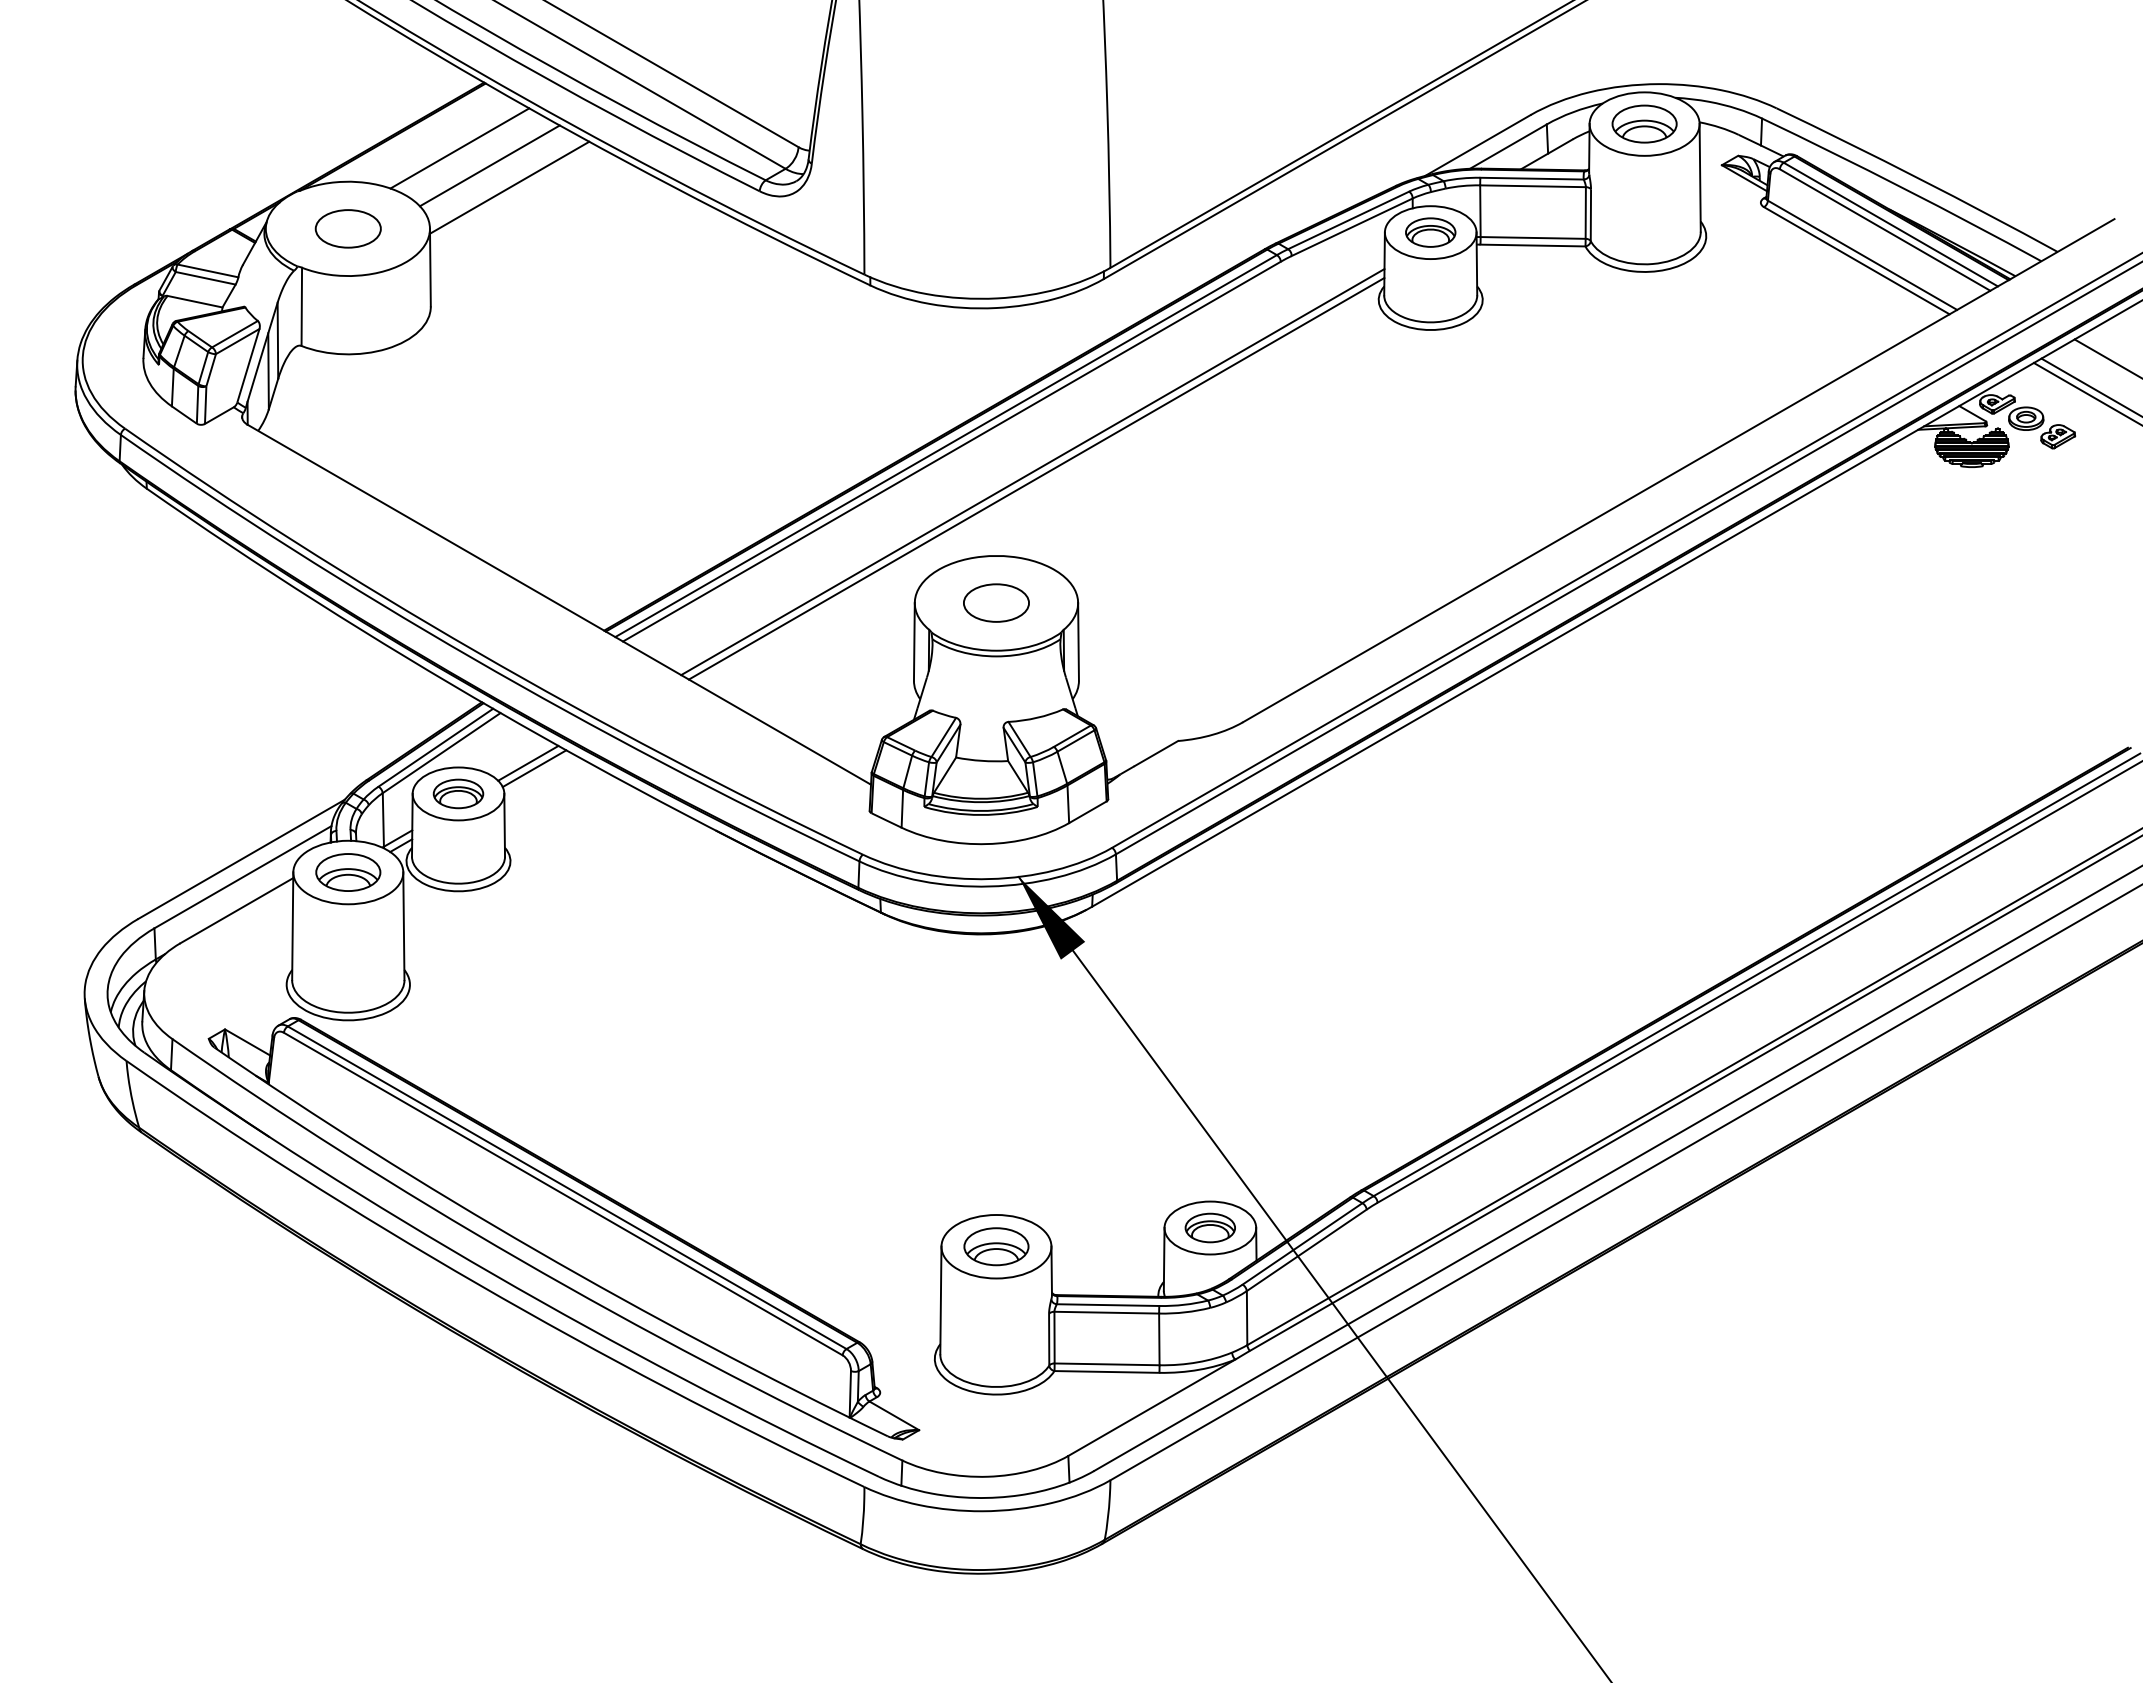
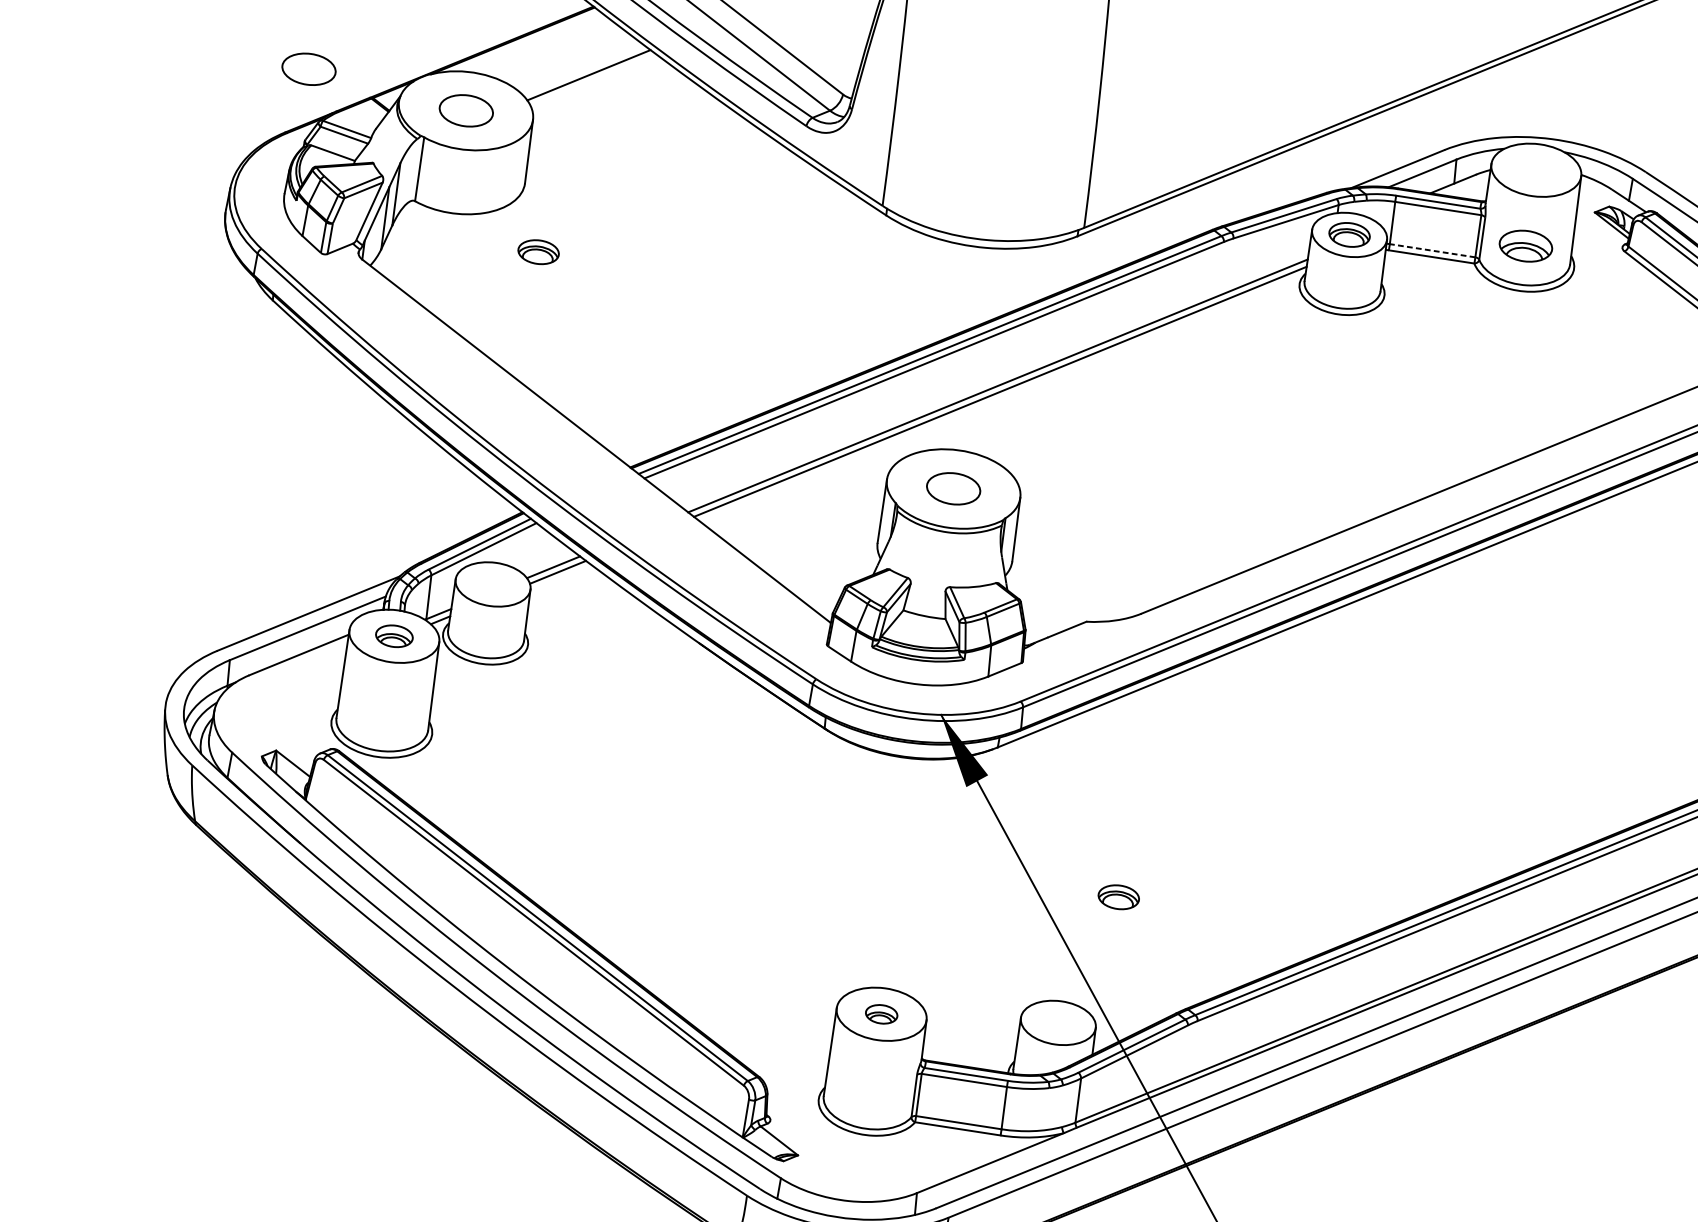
part: (1644, 123) -> (1525, 245), moved
line: (459, 148) -> (566, 57), removed
line: (509, 187) -> (602, 95), removed
part: (151, 204) -> (308, 68), added
line: (1533, 237) -> (1432, 250), solid -> dashed
part: (458, 793) -> (538, 251), moved
part: (348, 872) -> (394, 636), size x0.7
part: (1209, 1227) -> (1118, 896), moved
part: (996, 1246) -> (881, 1014), size x0.6

